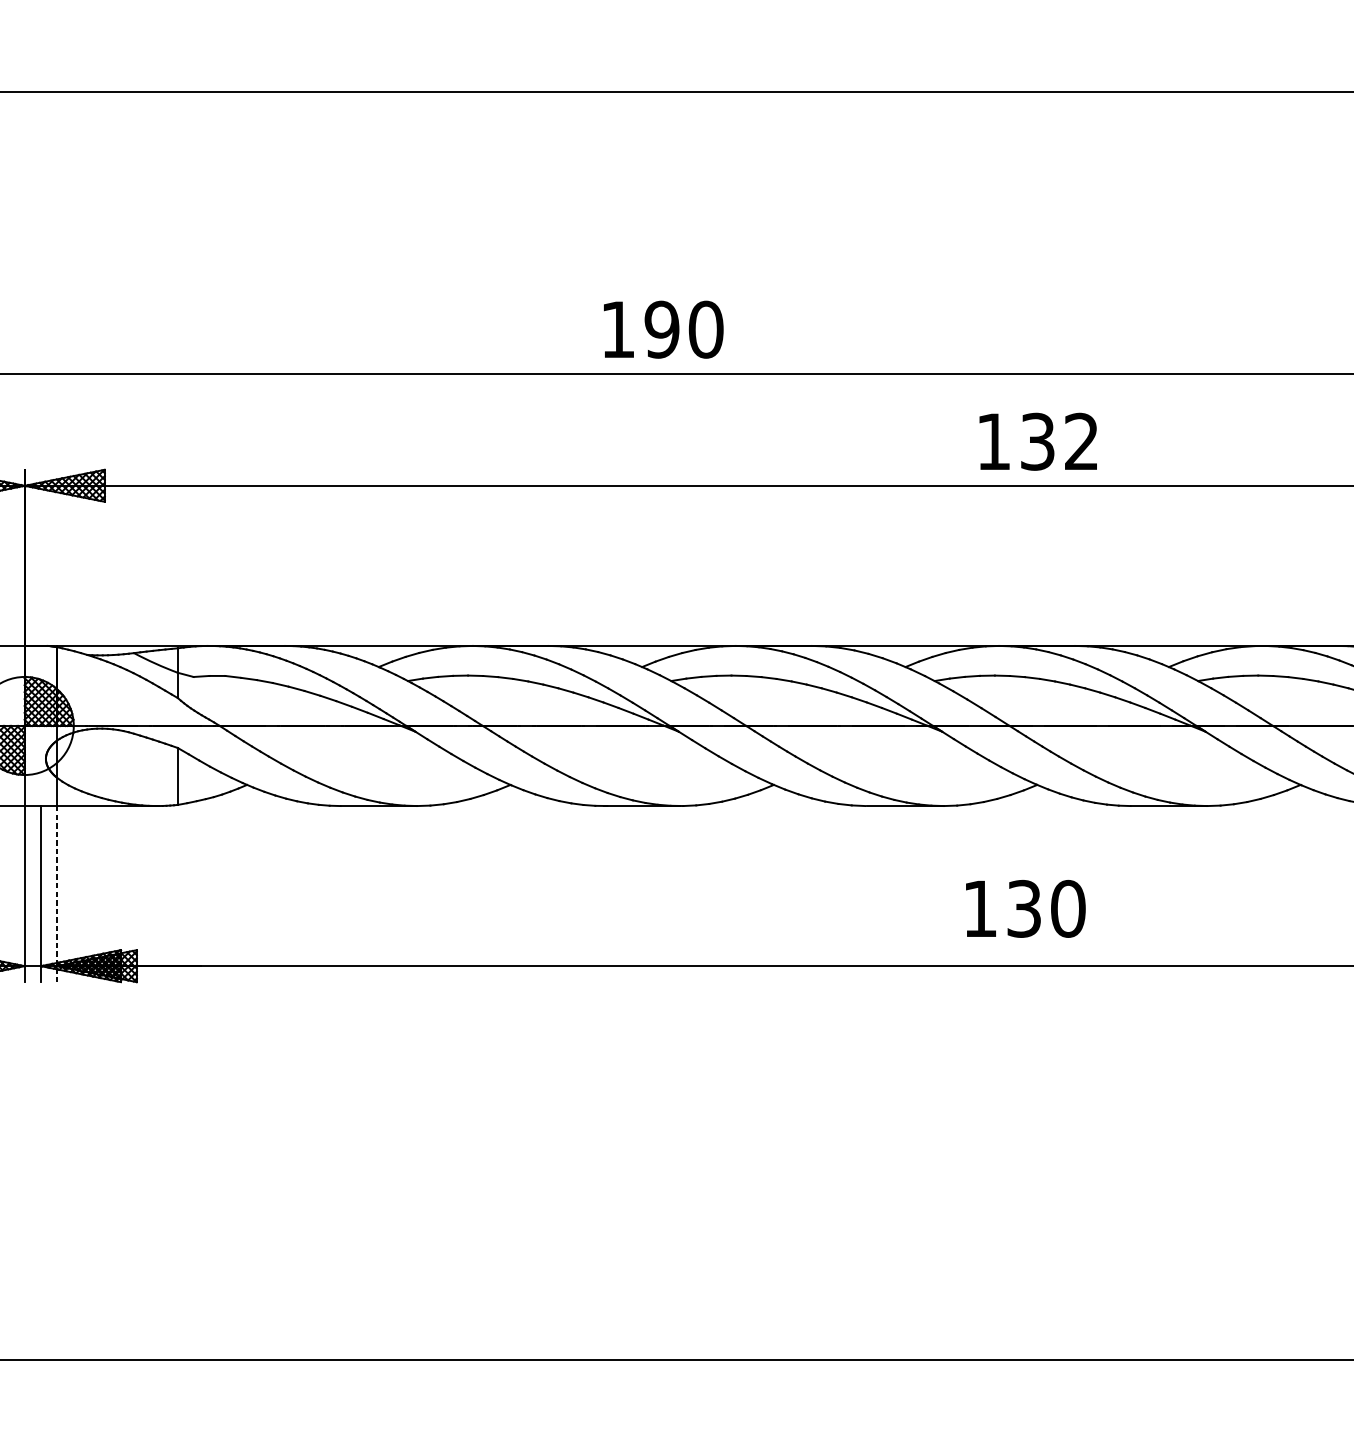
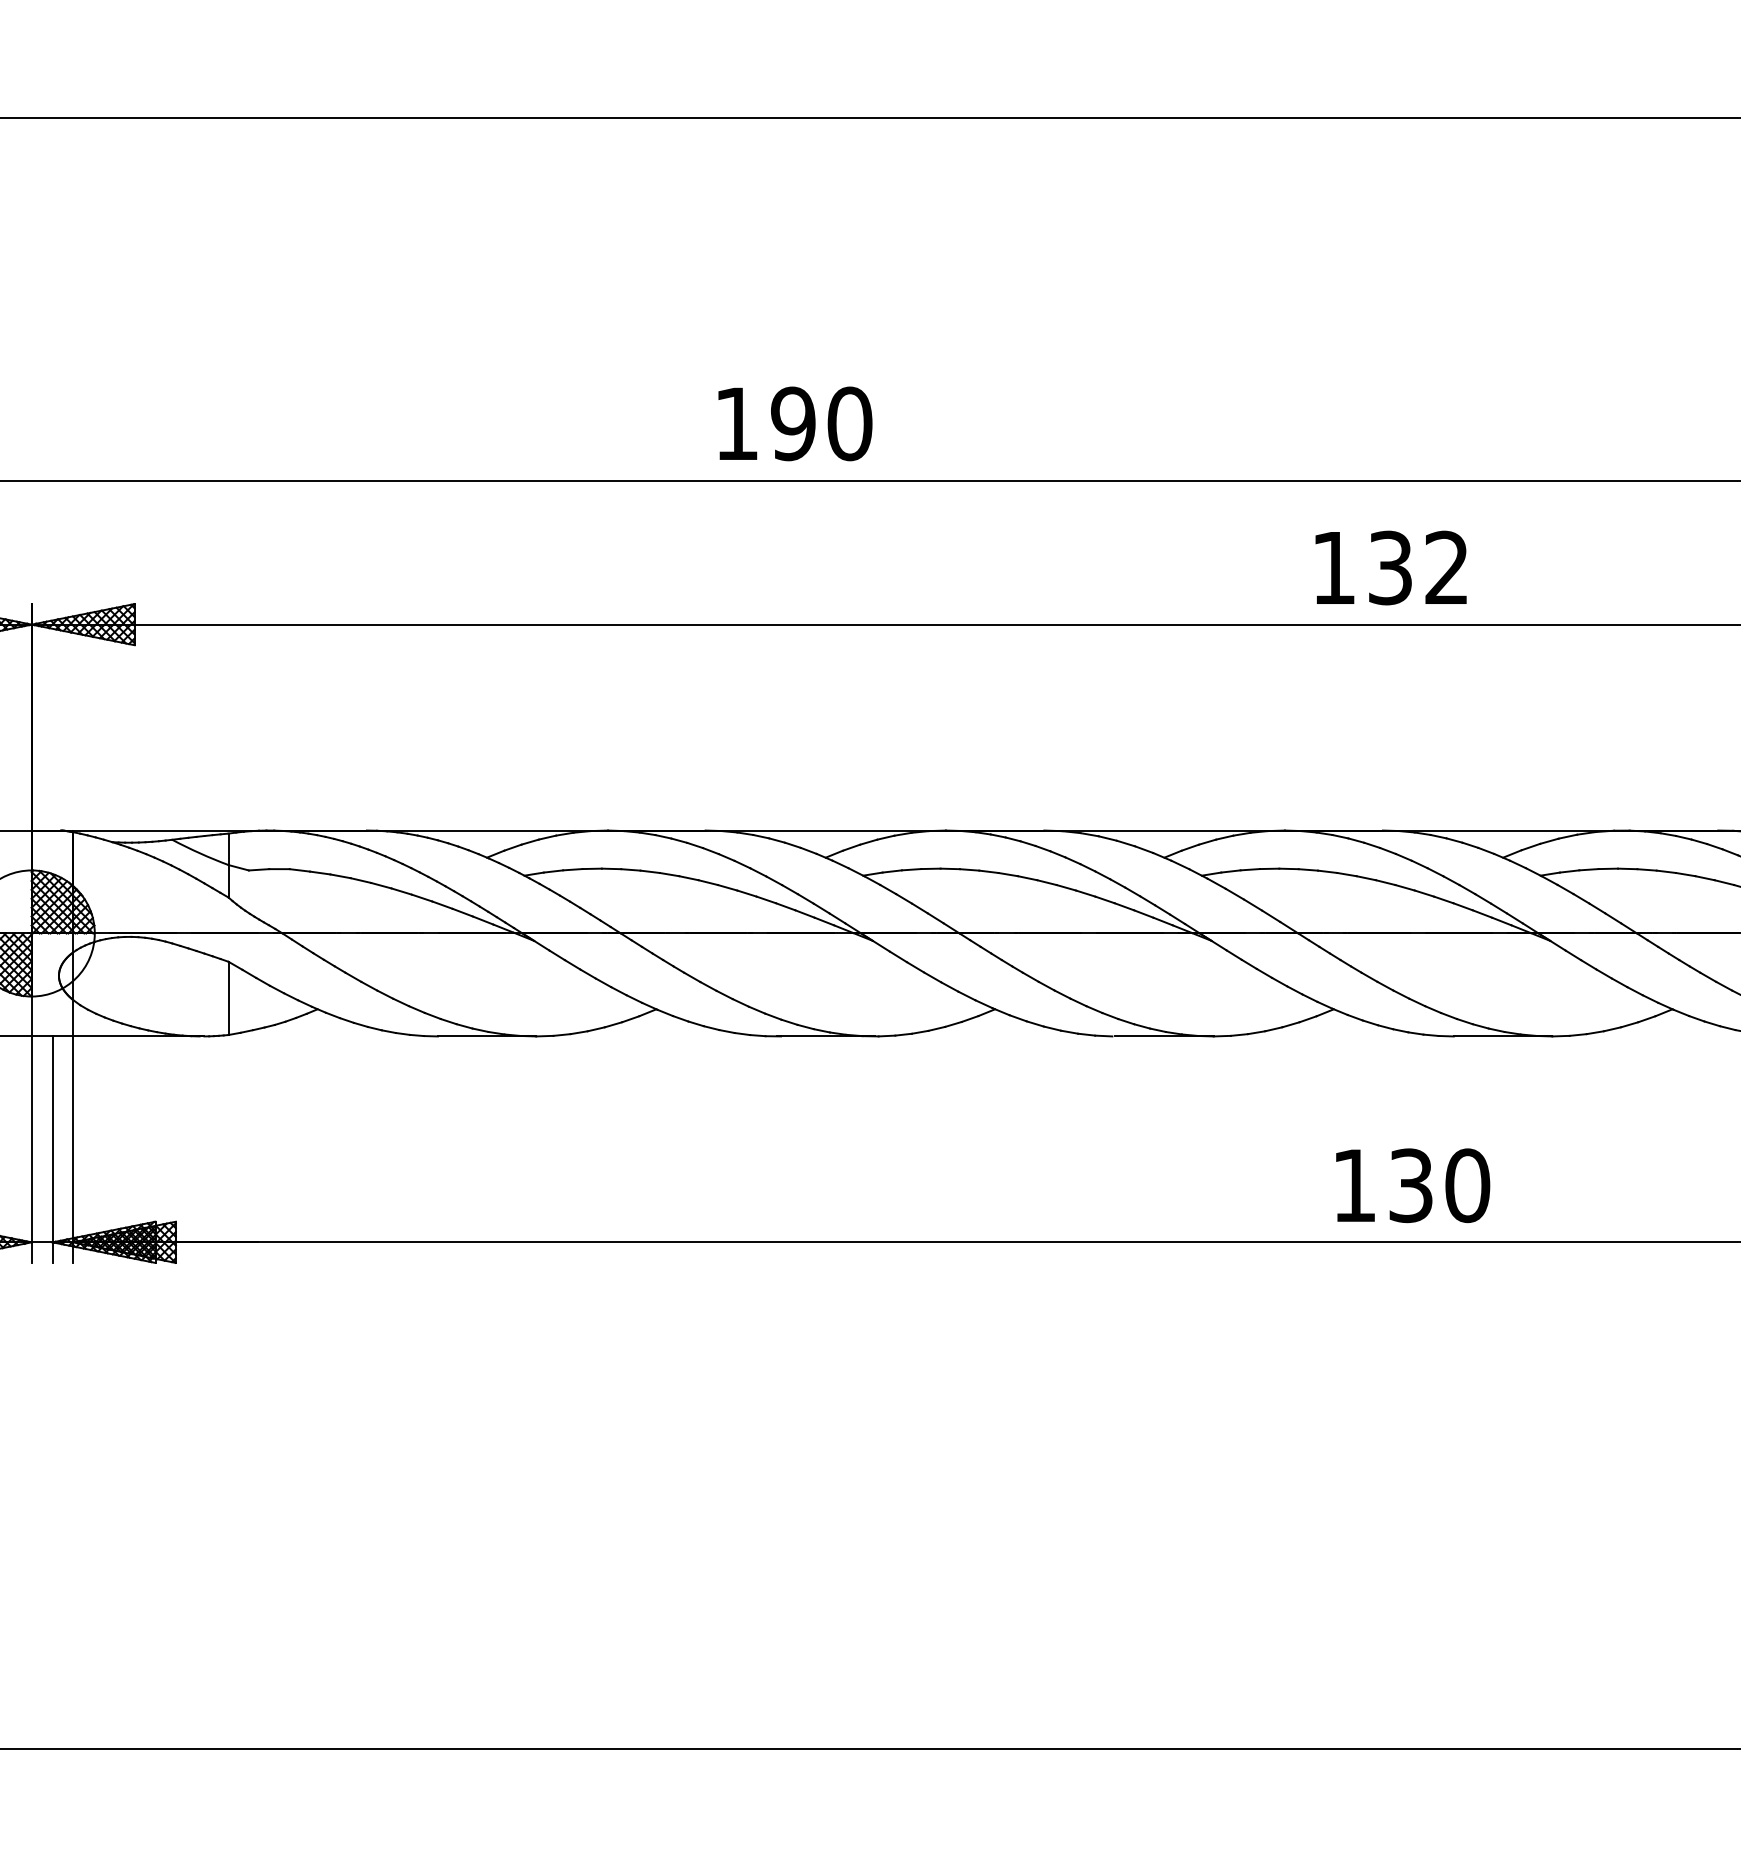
text: (663, 329) -> (795, 423), moved
text: (1037, 441) -> (1390, 567), moved
line: (56, 894) -> (72, 1150), dashed -> solid
text: (1026, 908) -> (1413, 1185), moved

